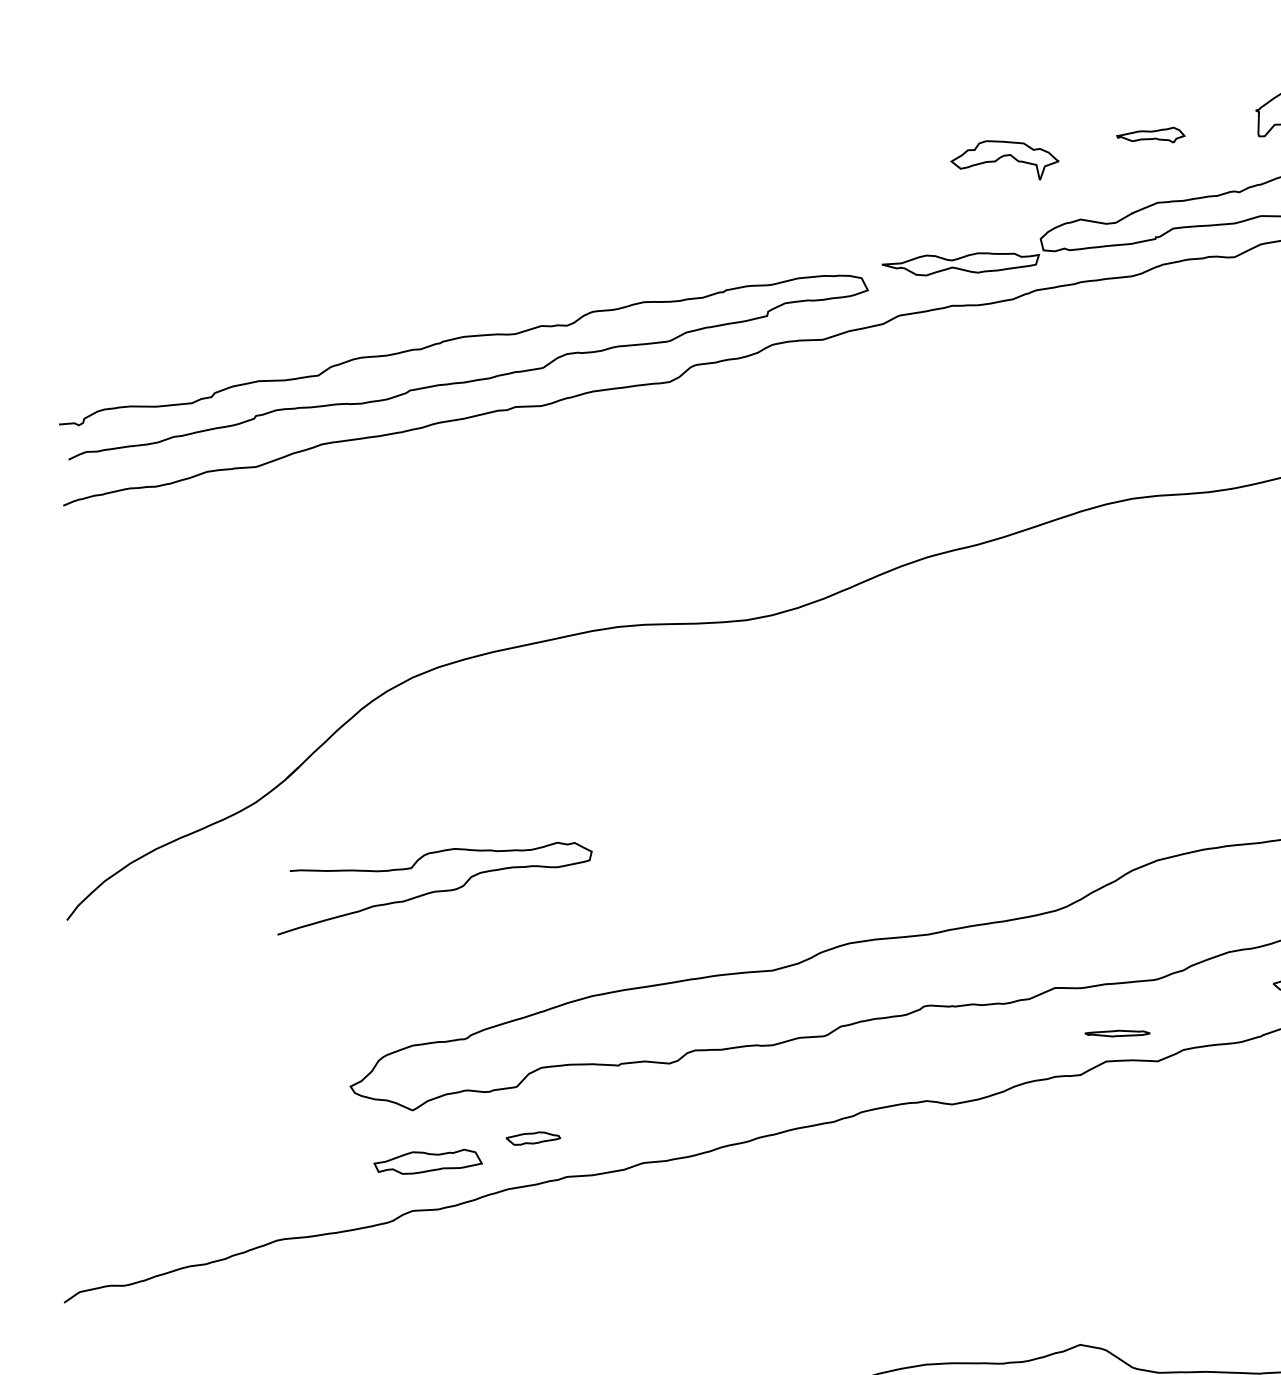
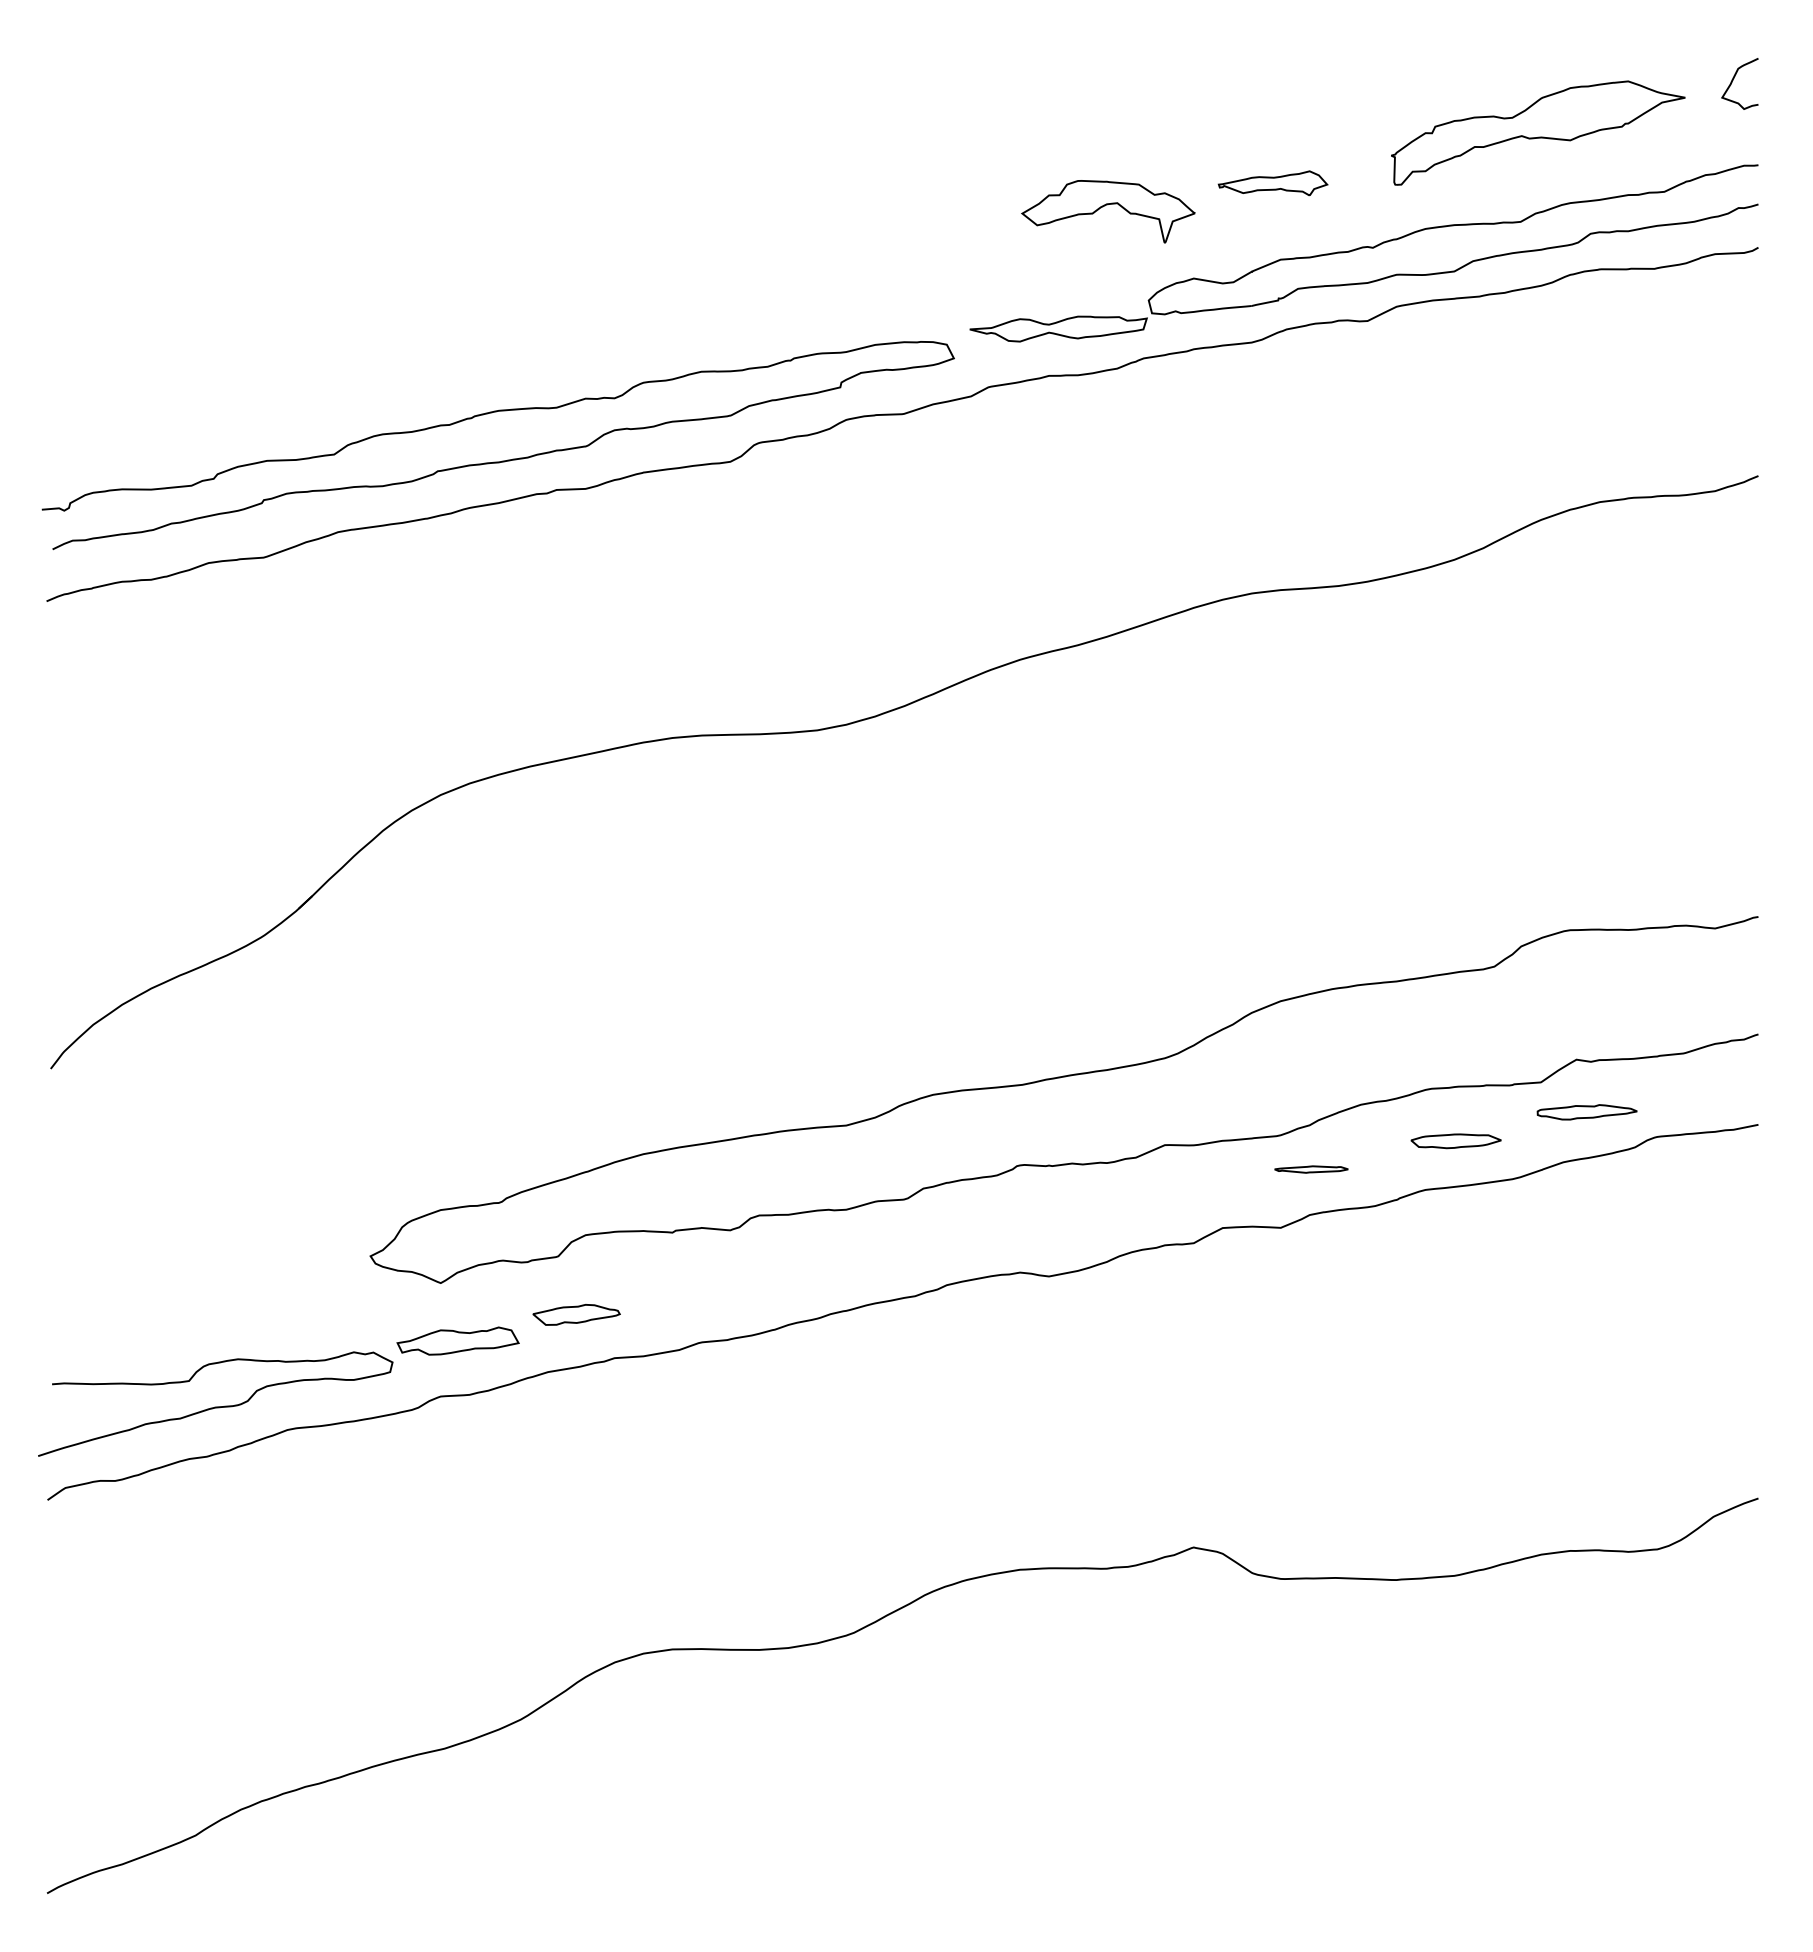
part: (1150, 135) -> (1272, 183), size x1.43
part: (1004, 160) -> (1108, 211), size x1.43
curve: (434, 890) -> (215, 1406), moved
part: (1117, 1033) -> (1311, 1169), moved
part: (533, 1138) -> (576, 1314), size x1.43

